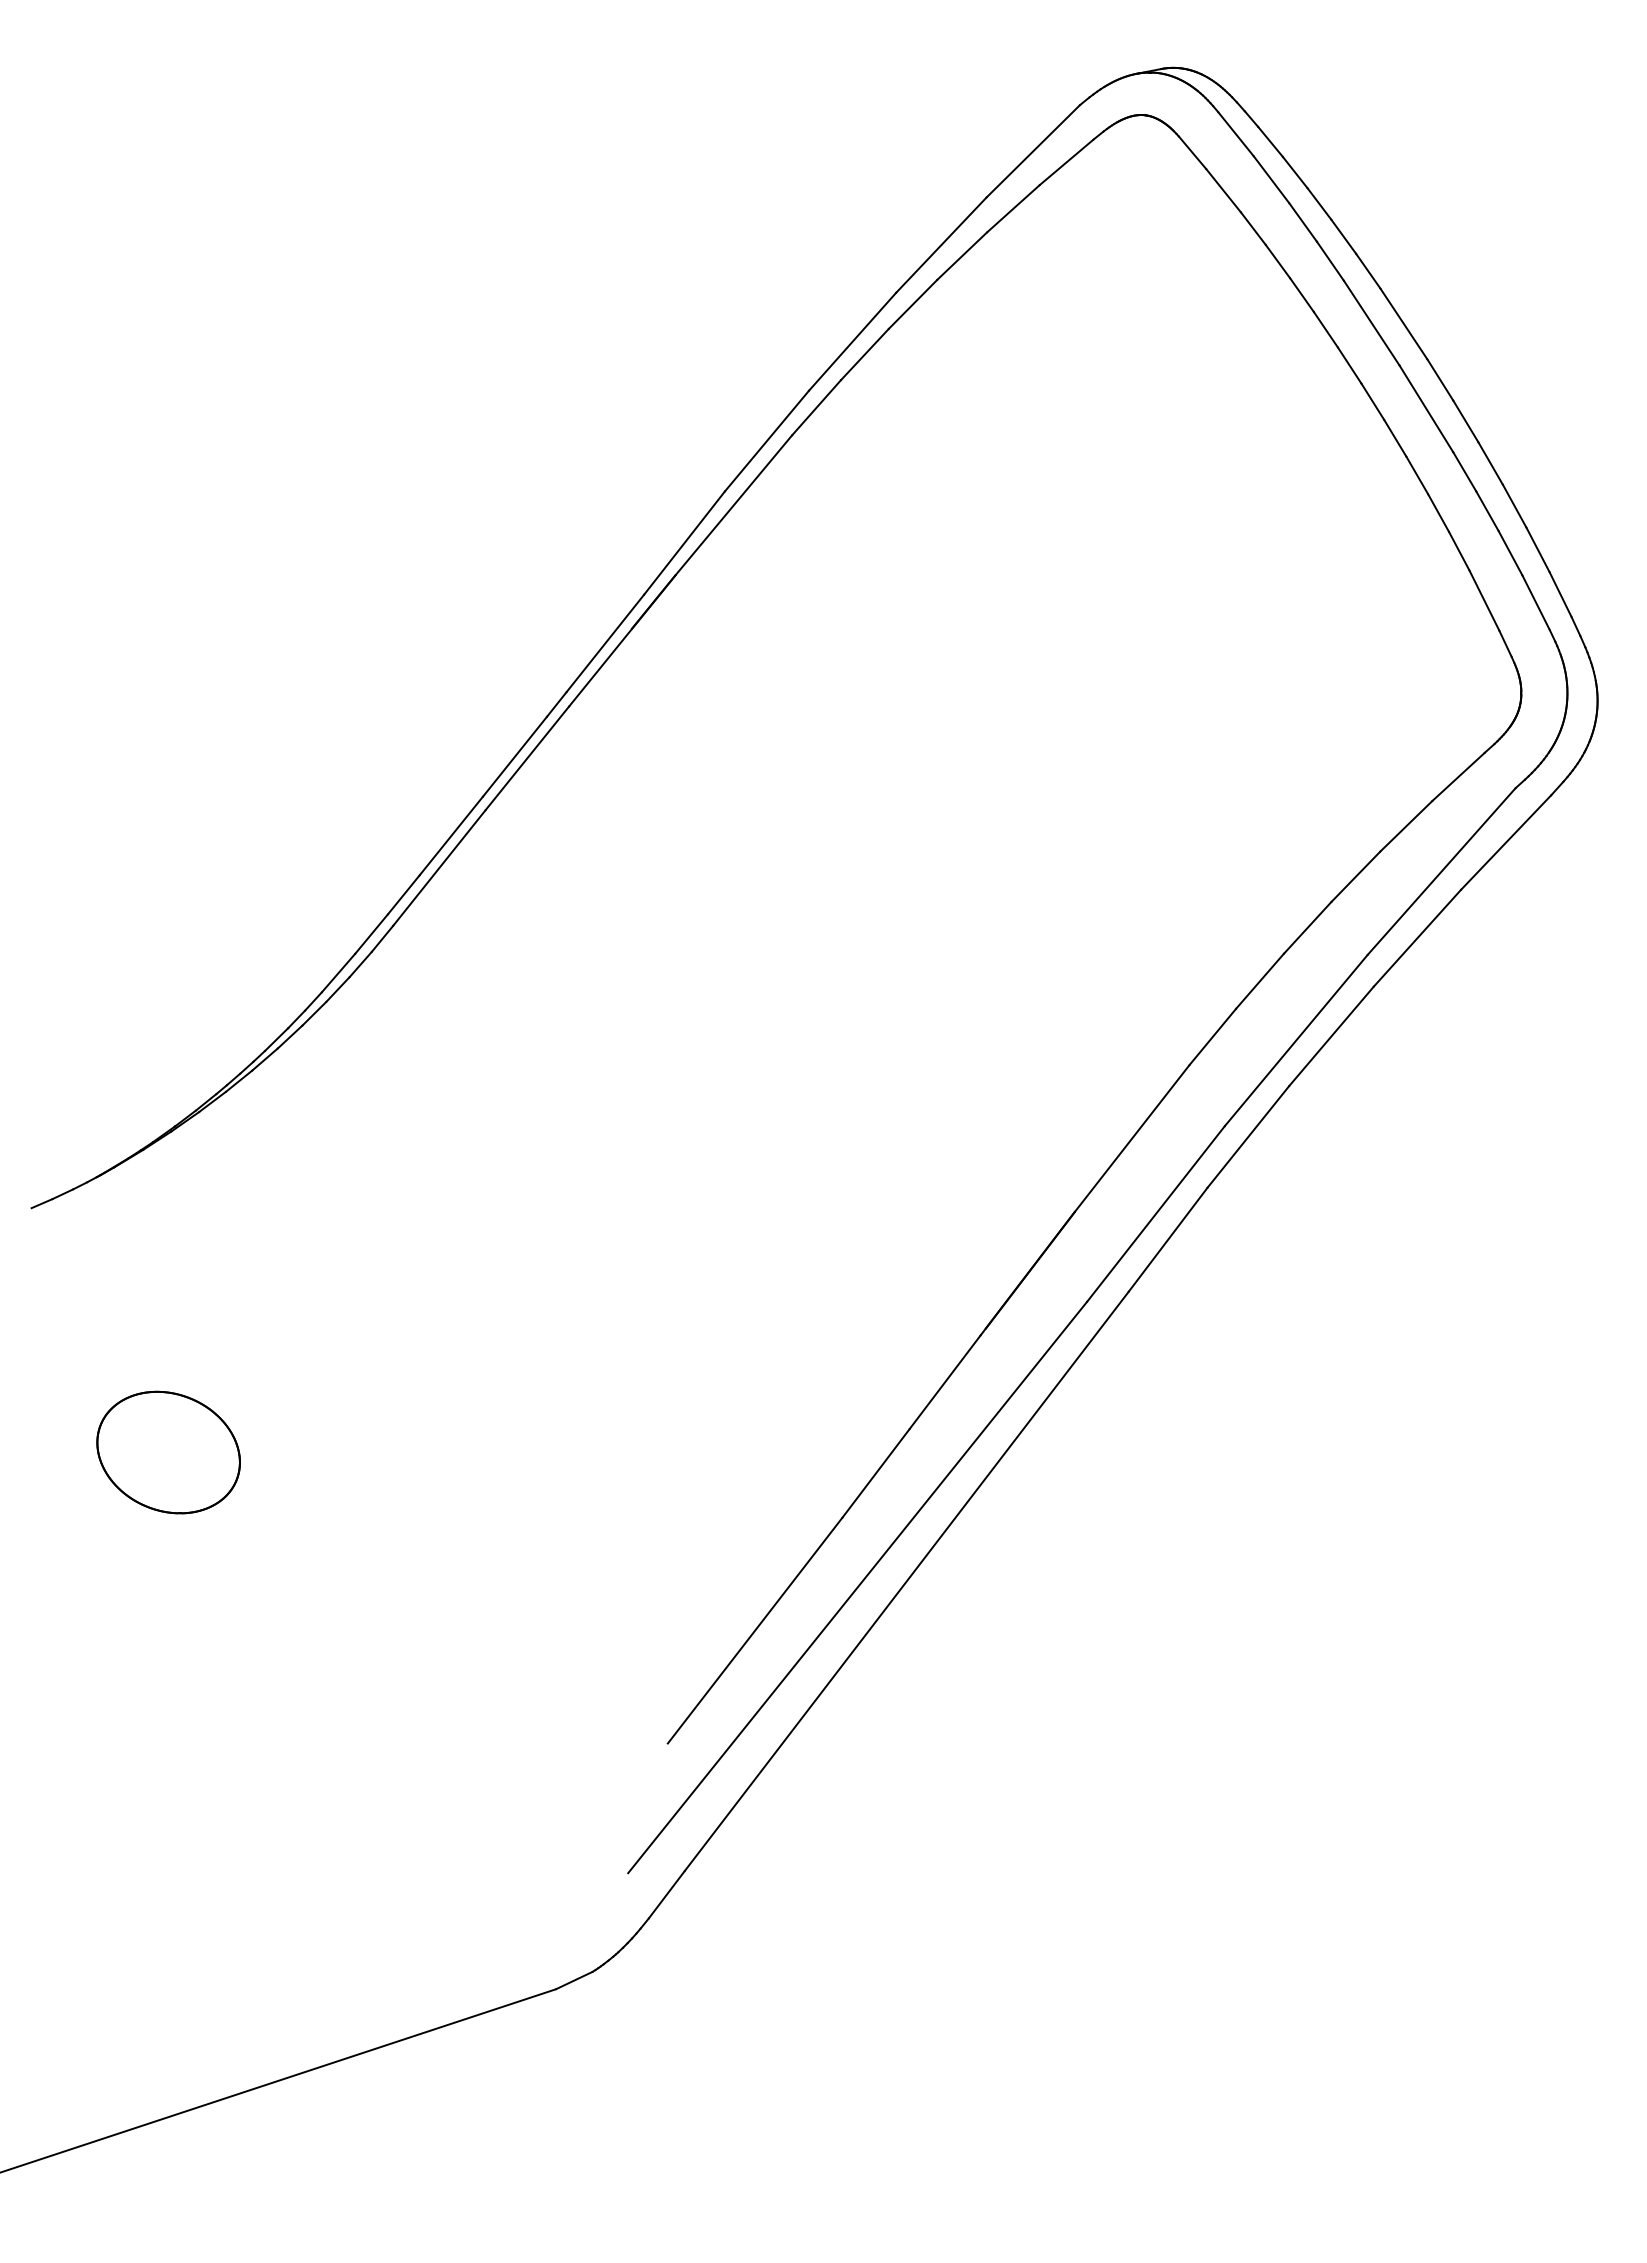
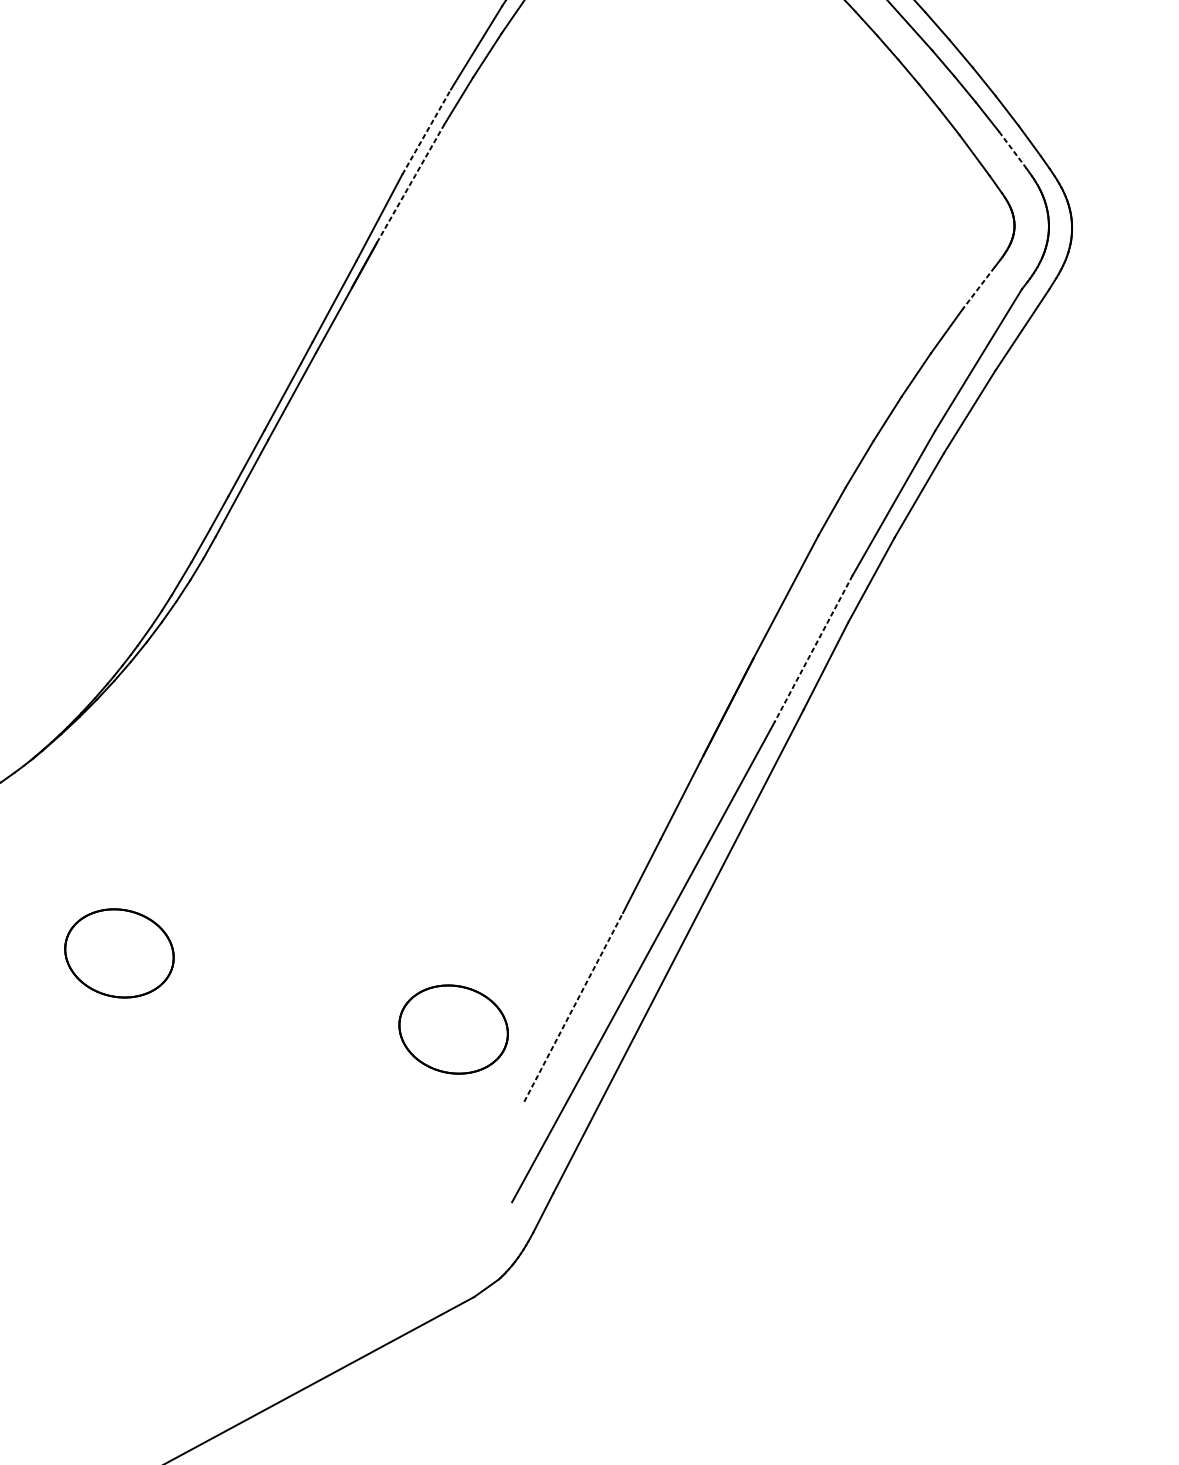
line: (767, 441) -> (427, 132), solid -> dashed
line: (734, 504) -> (411, 182), solid -> dashed
line: (1536, 602) -> (1013, 149), solid -> dashed
line: (1458, 776) -> (978, 287), solid -> dashed
line: (1155, 1214) -> (813, 649), solid -> dashed
line: (755, 1630) -> (573, 1007), solid -> dashed
part: (591, 1631) -> (453, 1029), added

